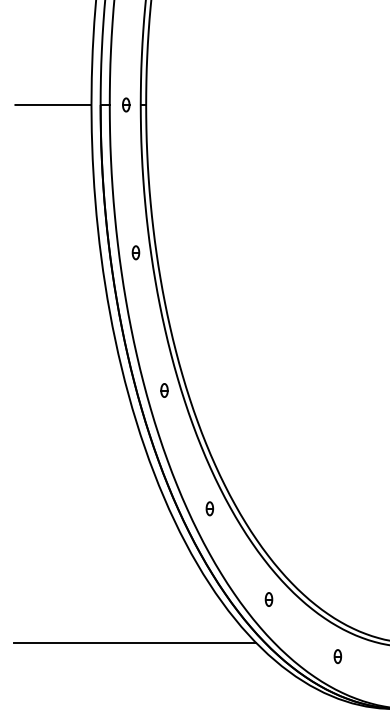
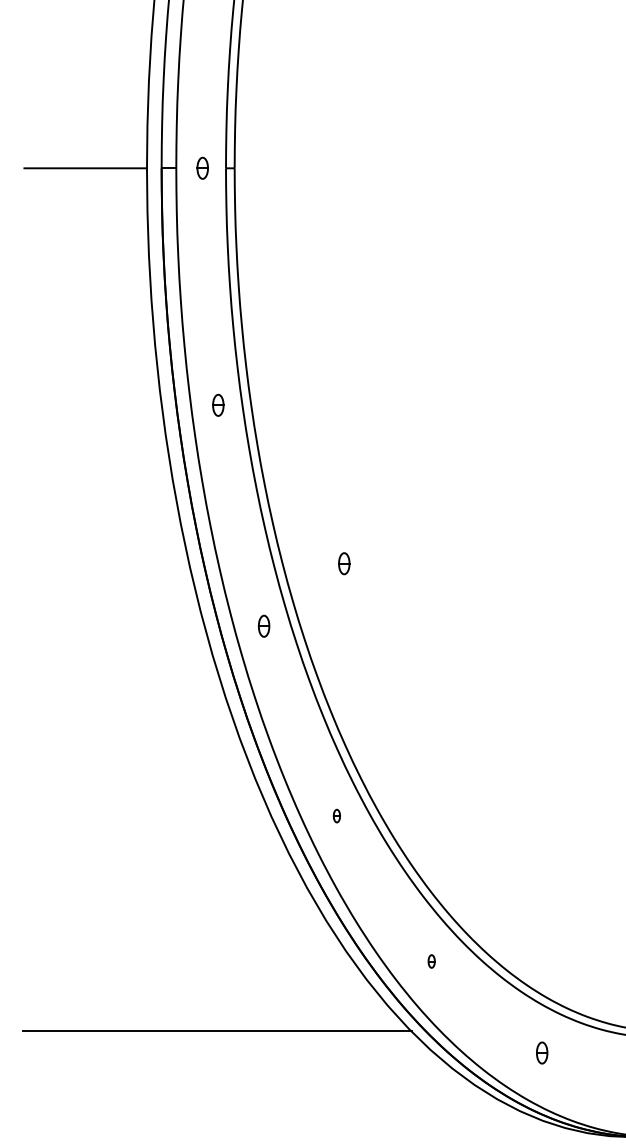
part: (214, 351) -> (344, 563), added
part: (209, 508) -> (336, 815), size x0.6
part: (268, 599) -> (430, 961), size x0.6

